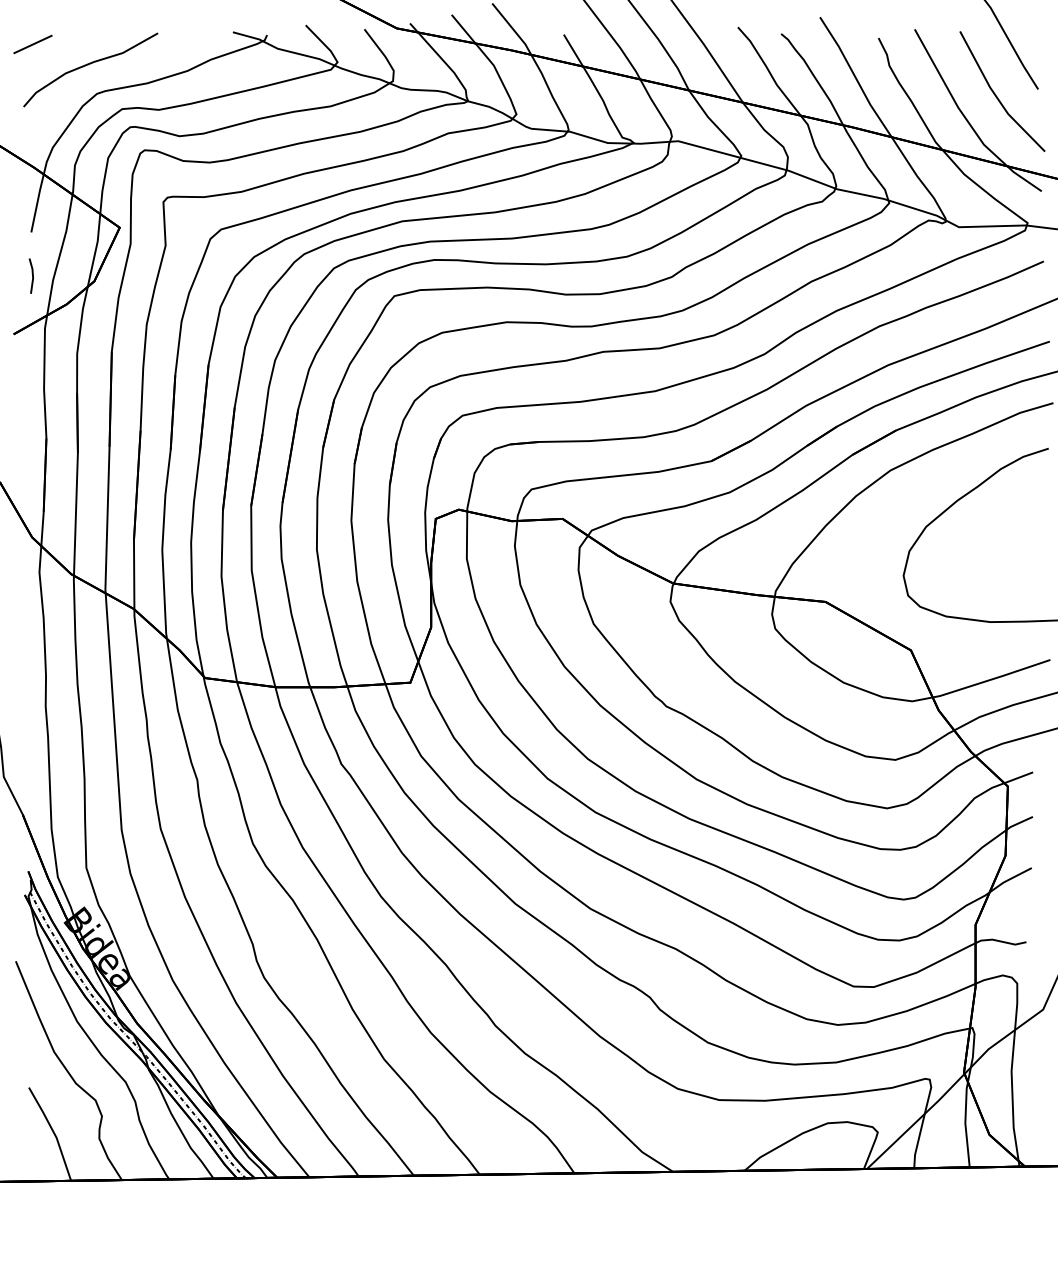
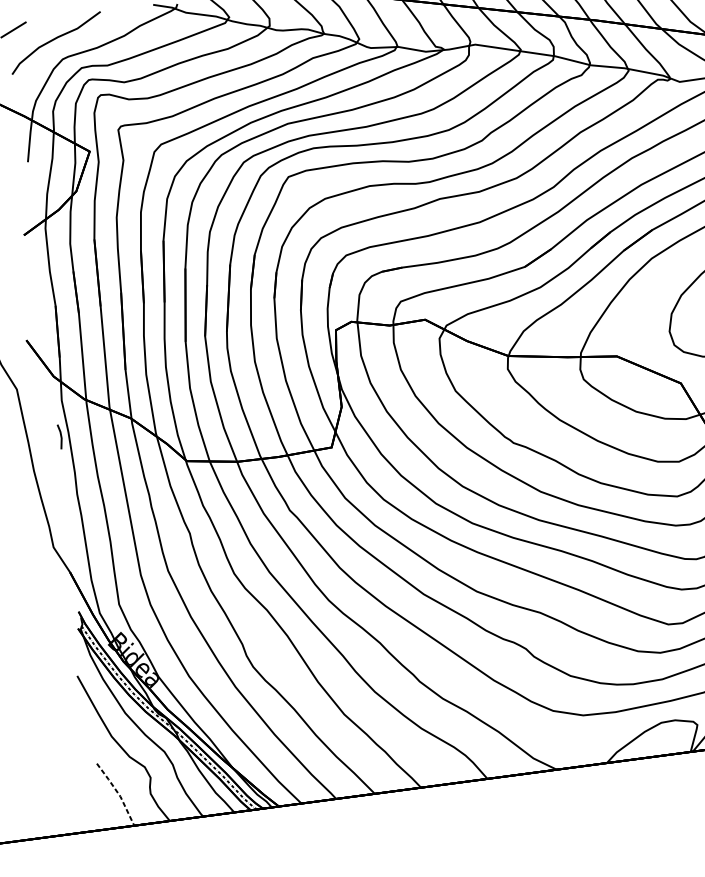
line: (32, 275) -> (60, 436), moved
line: (53, 1132) -> (117, 793), solid -> dashed

